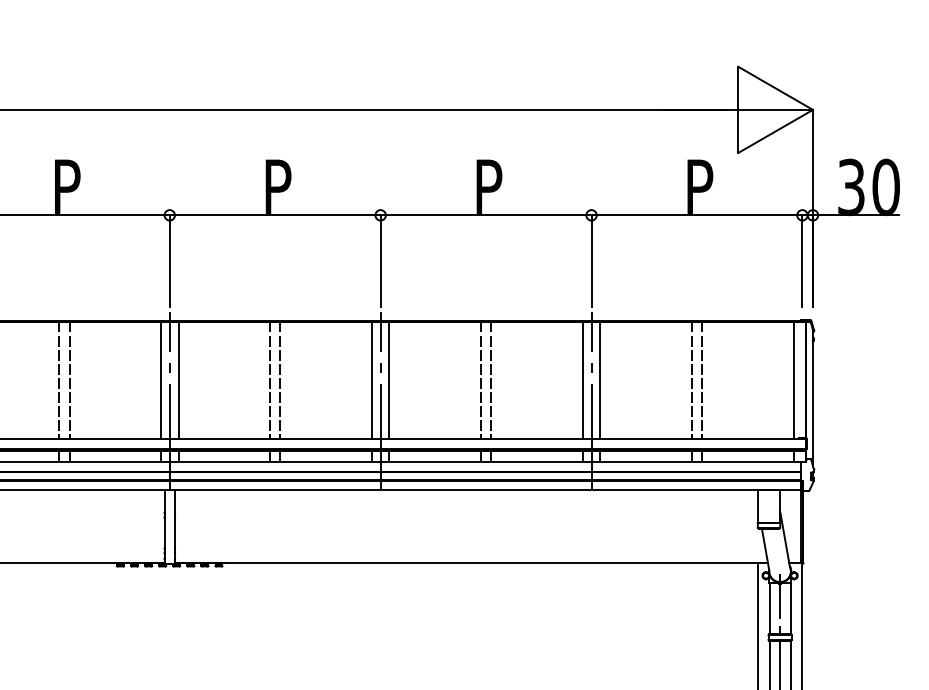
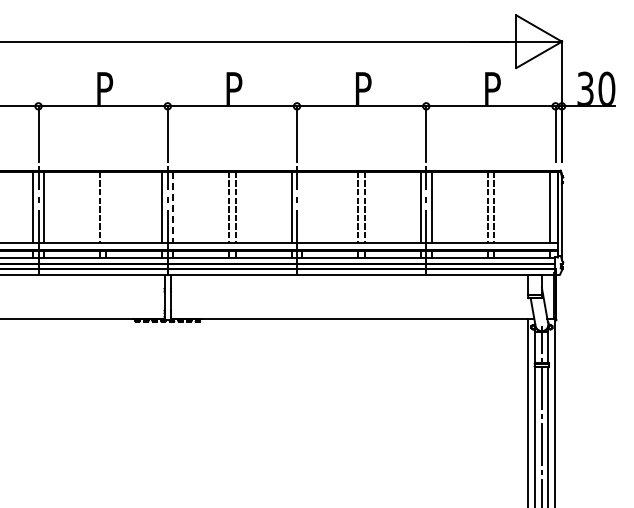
line: (69, 380) -> (106, 207), removed
line: (179, 380) -> (173, 207), solid -> dashed
line: (389, 380) -> (302, 207), removed

